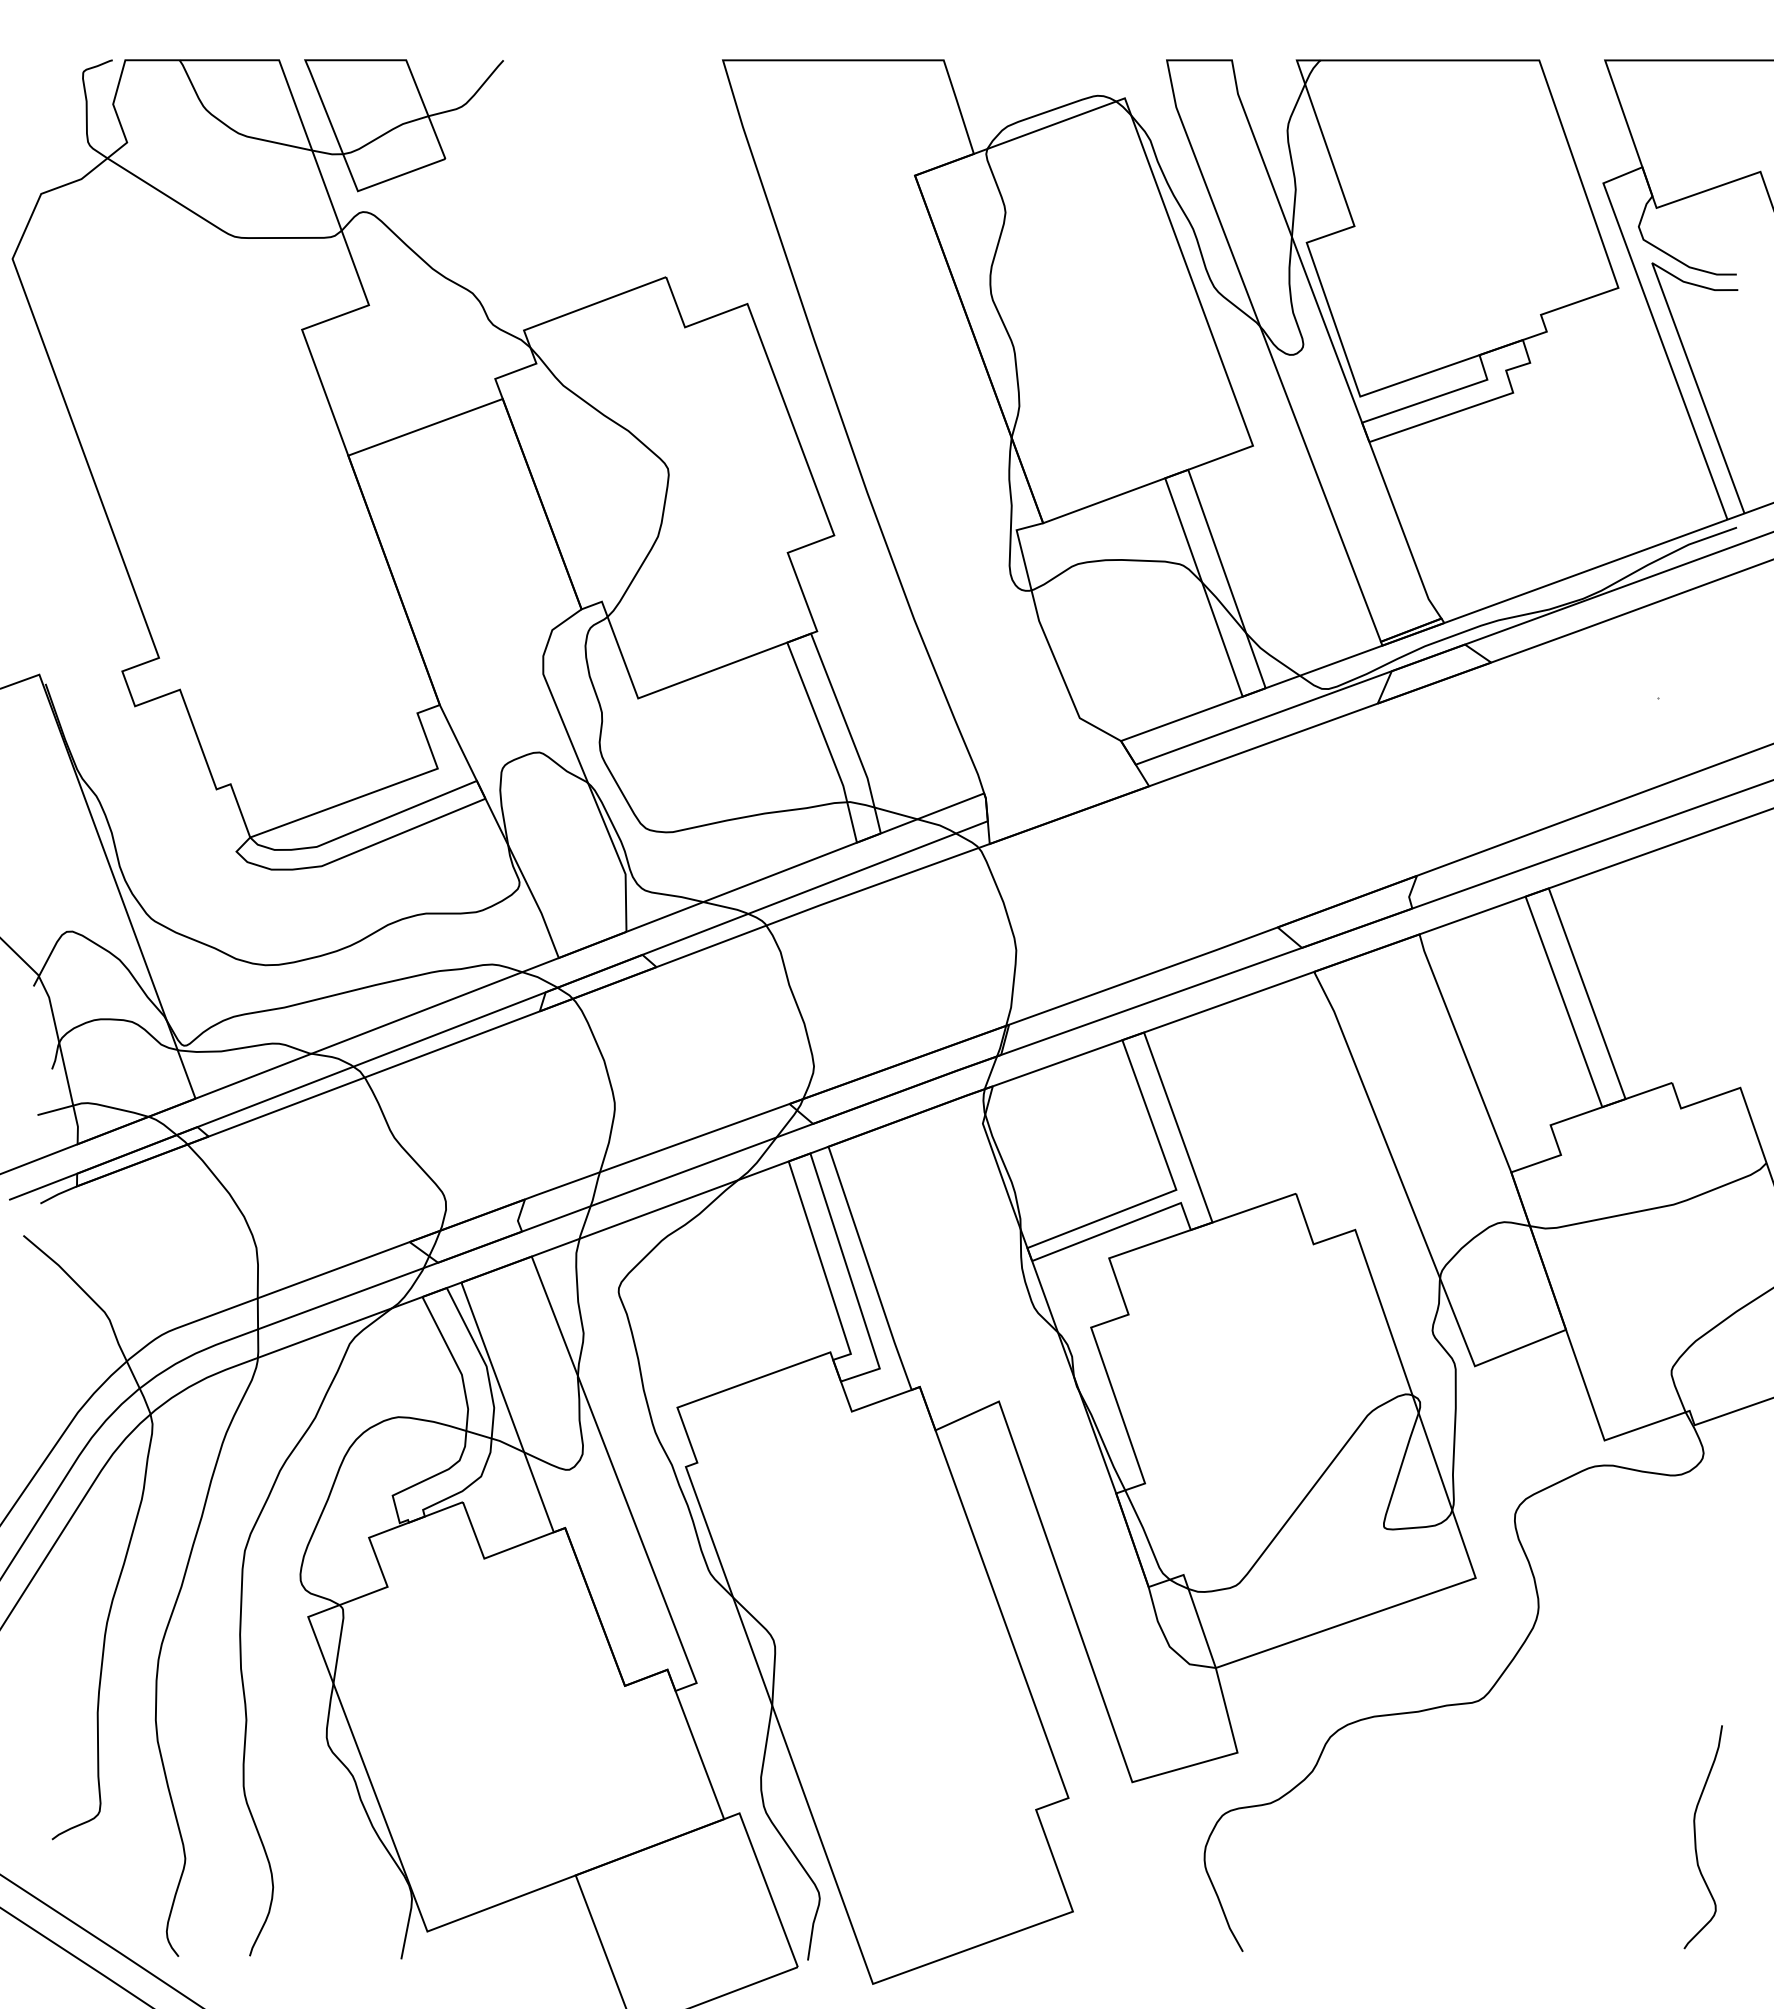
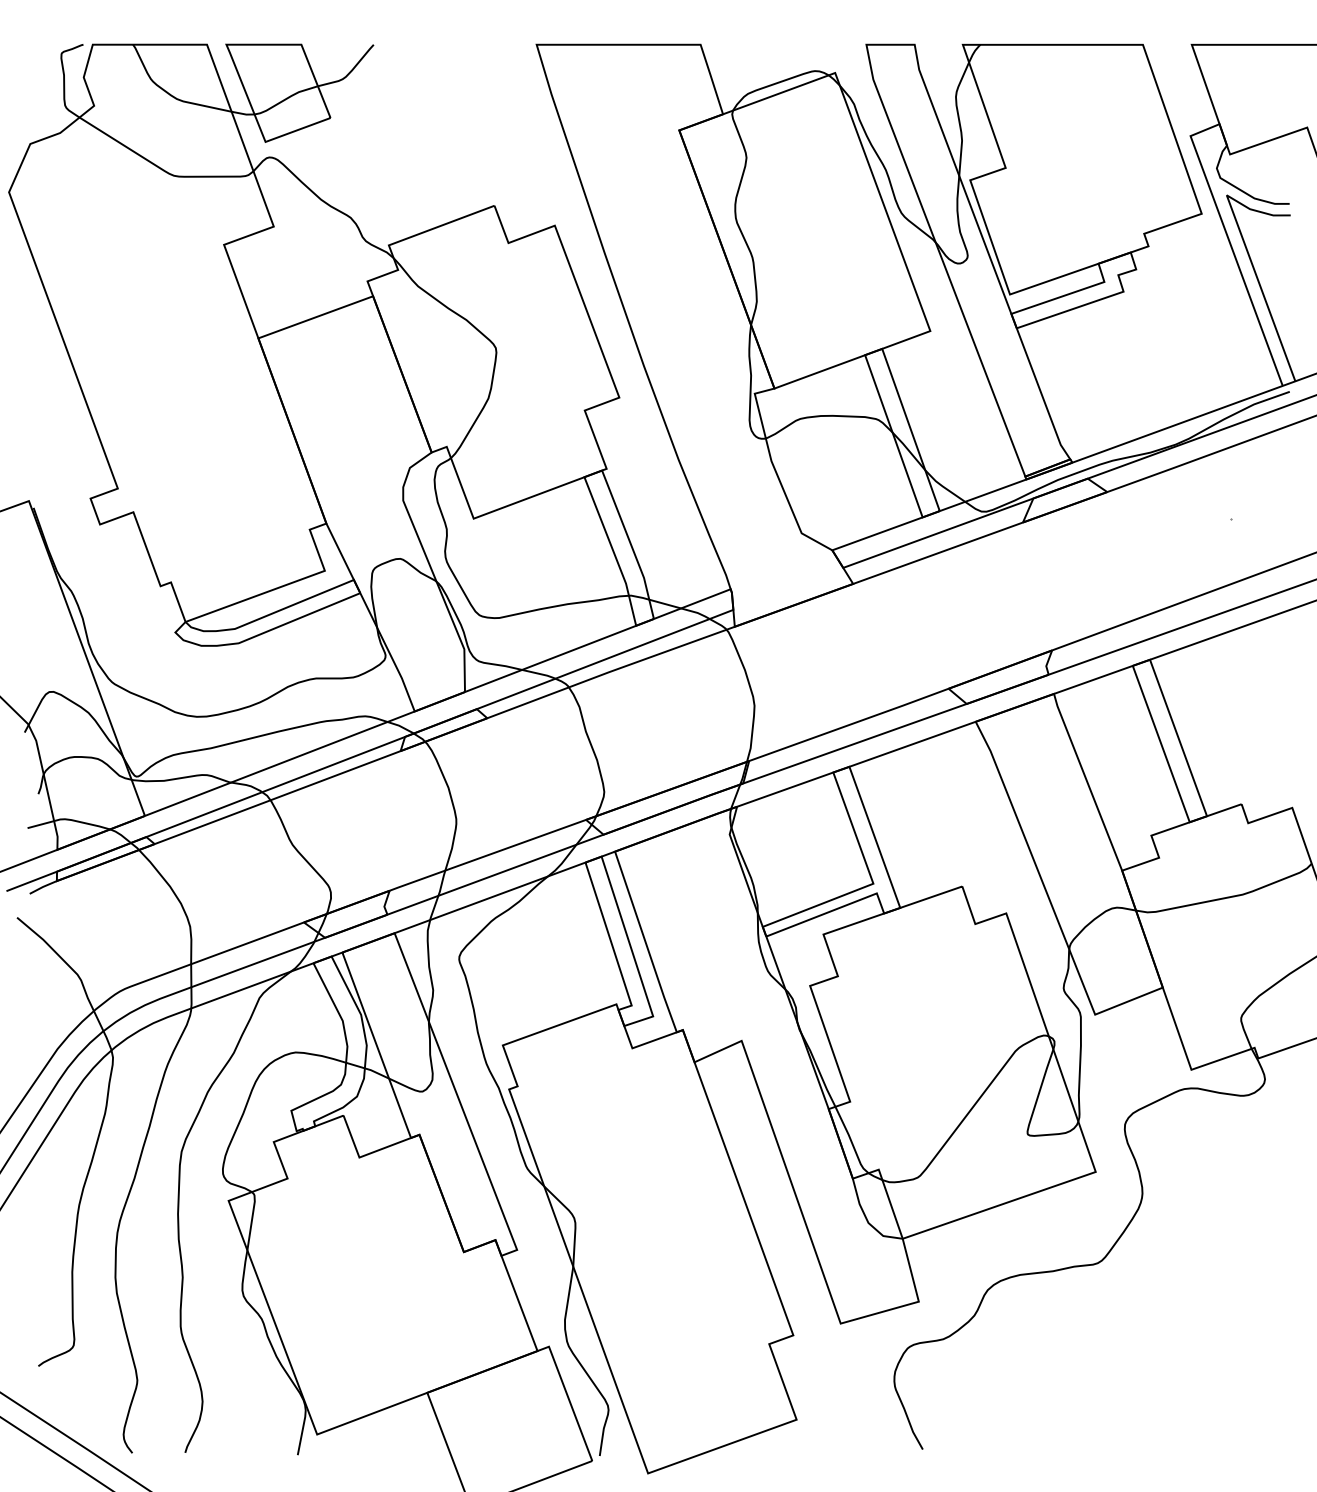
curve: (1696, 1839) -> (1259, 1366), removed

